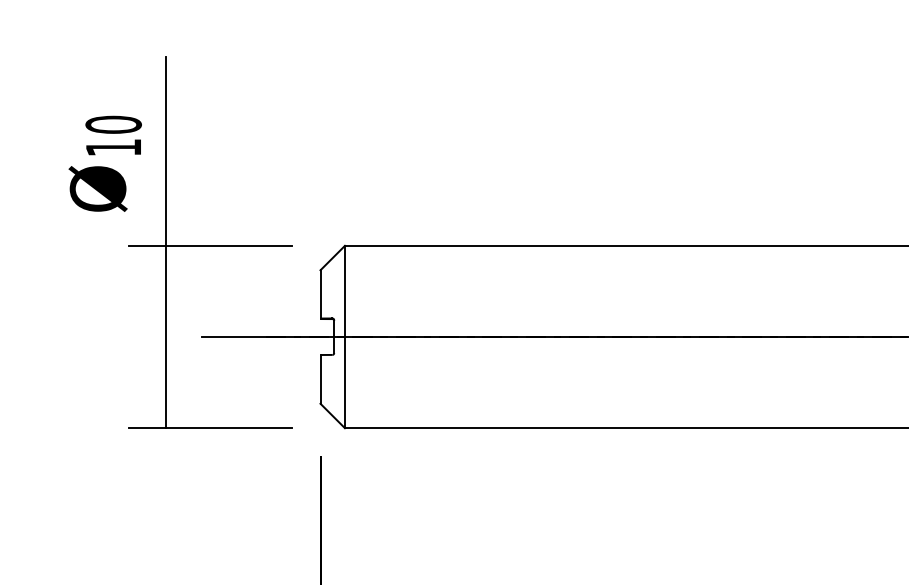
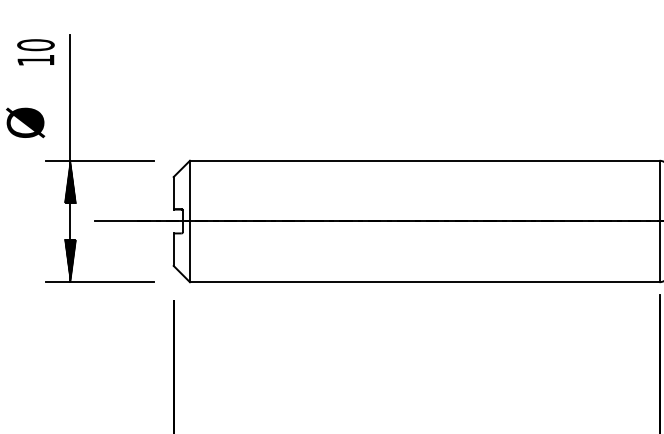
text: (112, 135) -> (35, 52), moved
hatch: (165, 276) -> (70, 181), added
hatch: (165, 395) -> (70, 260), added

